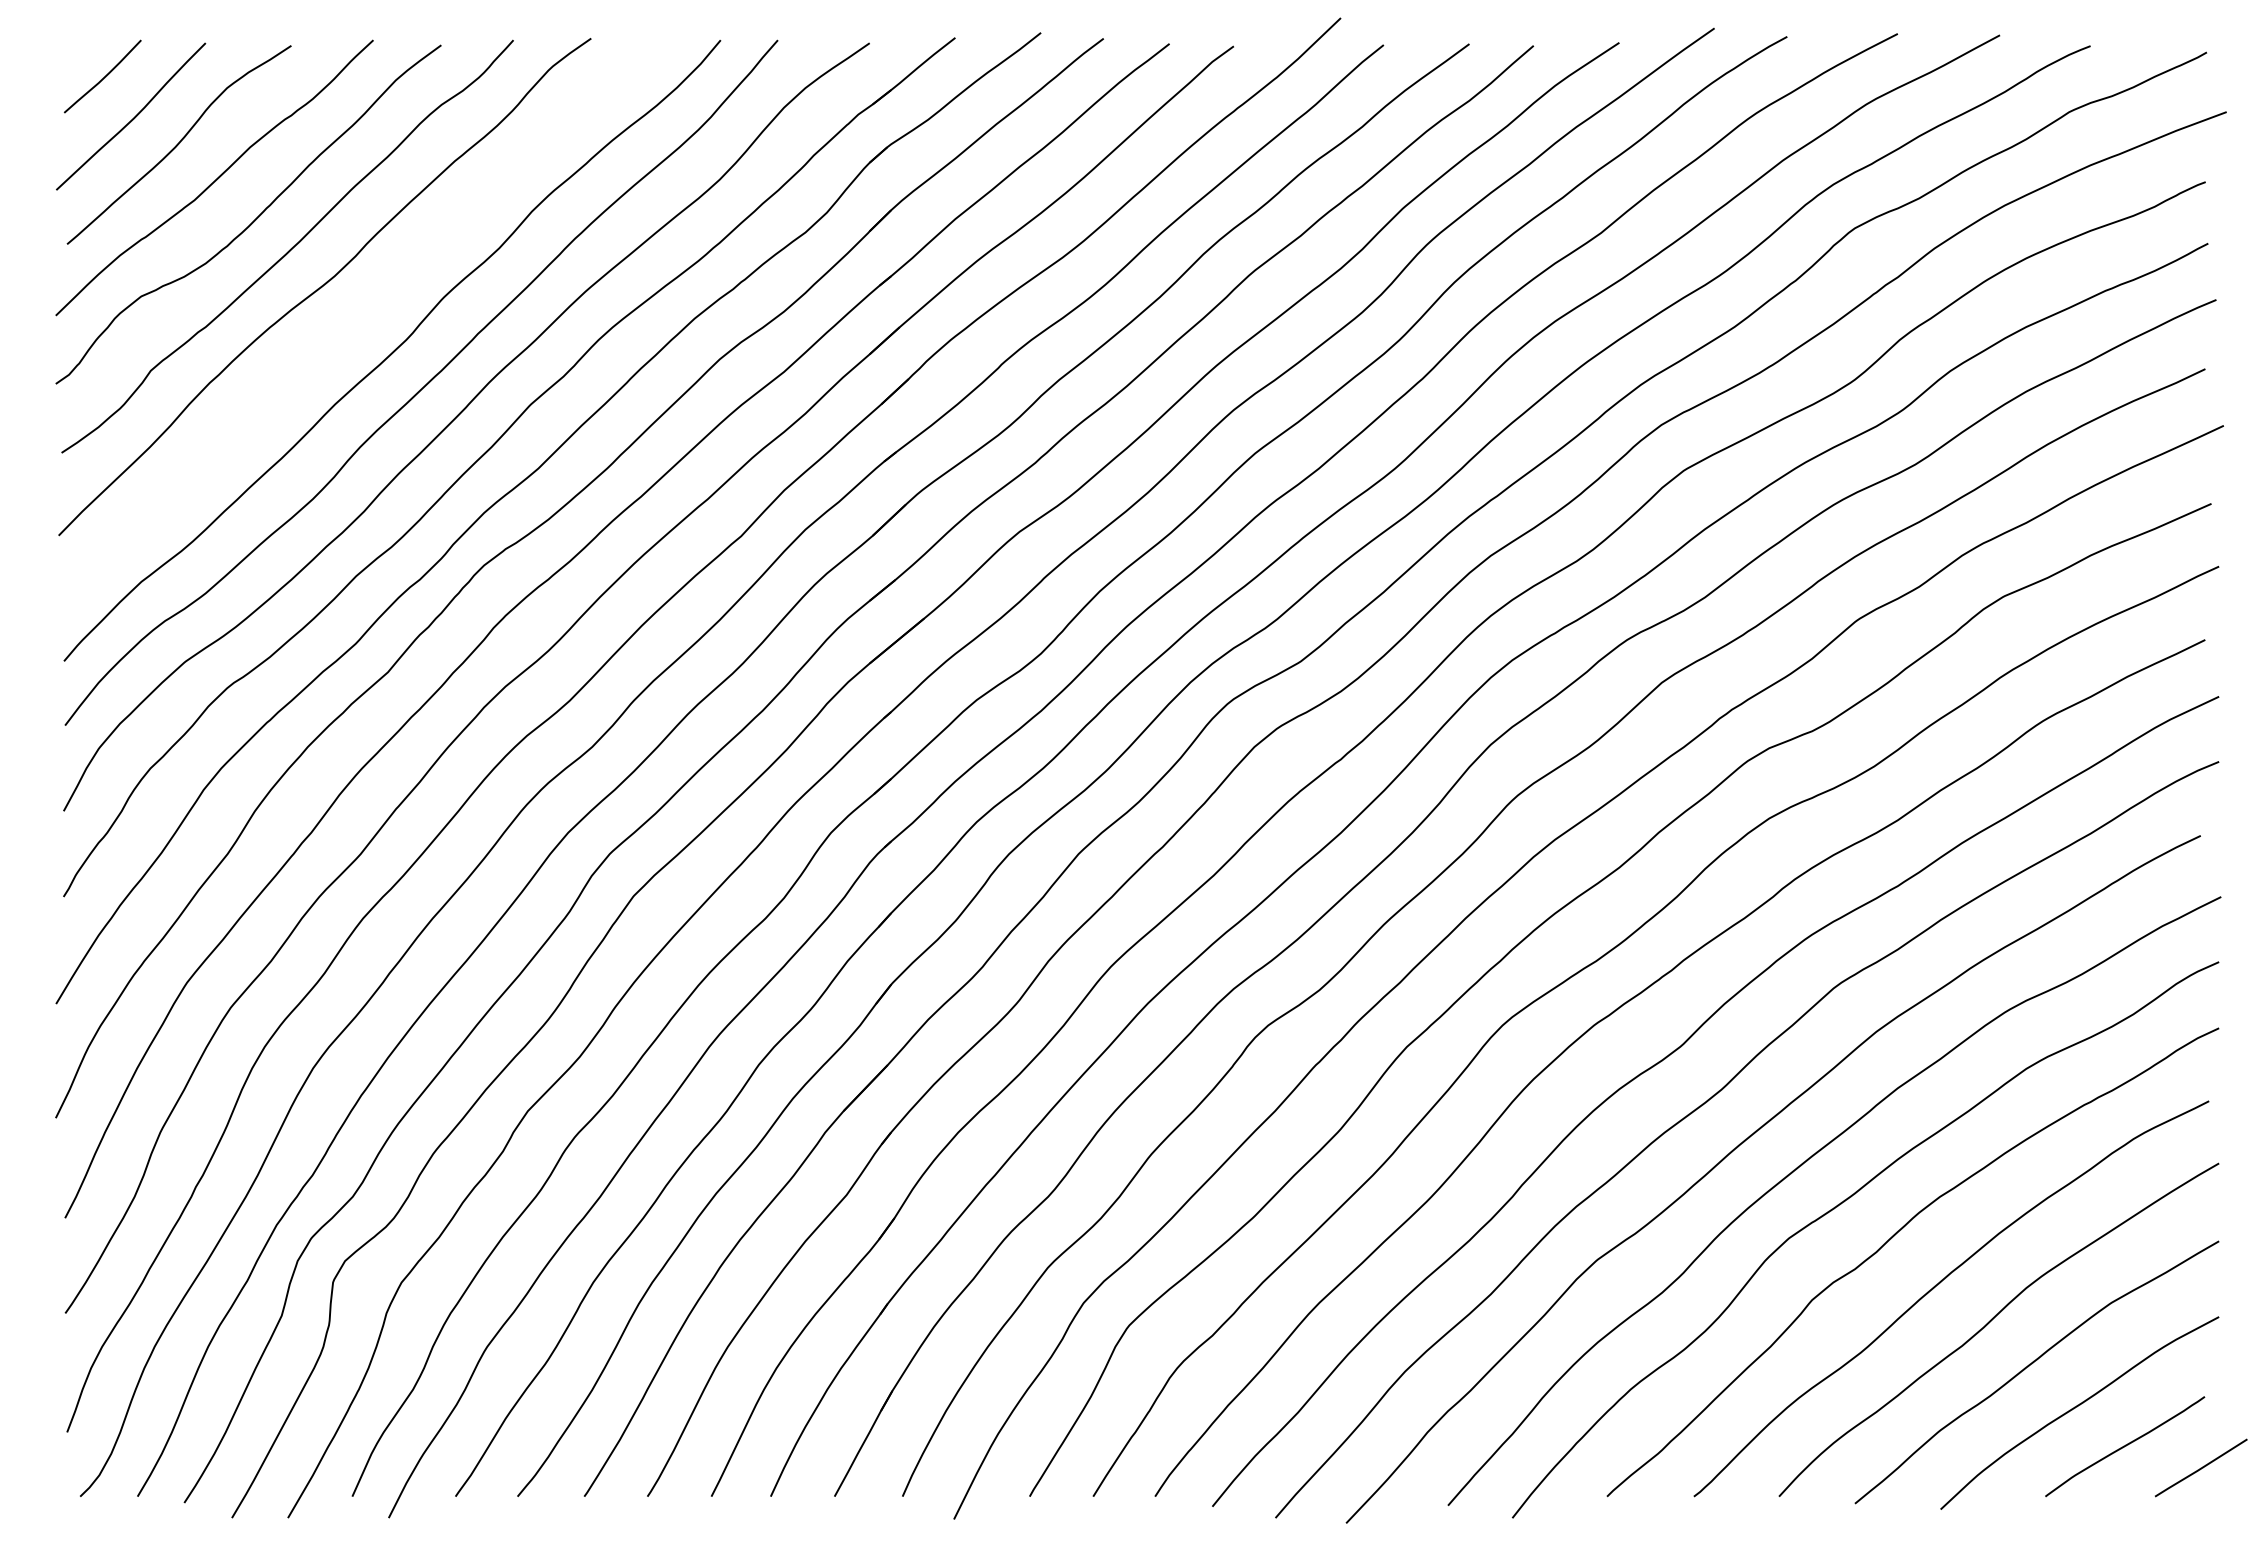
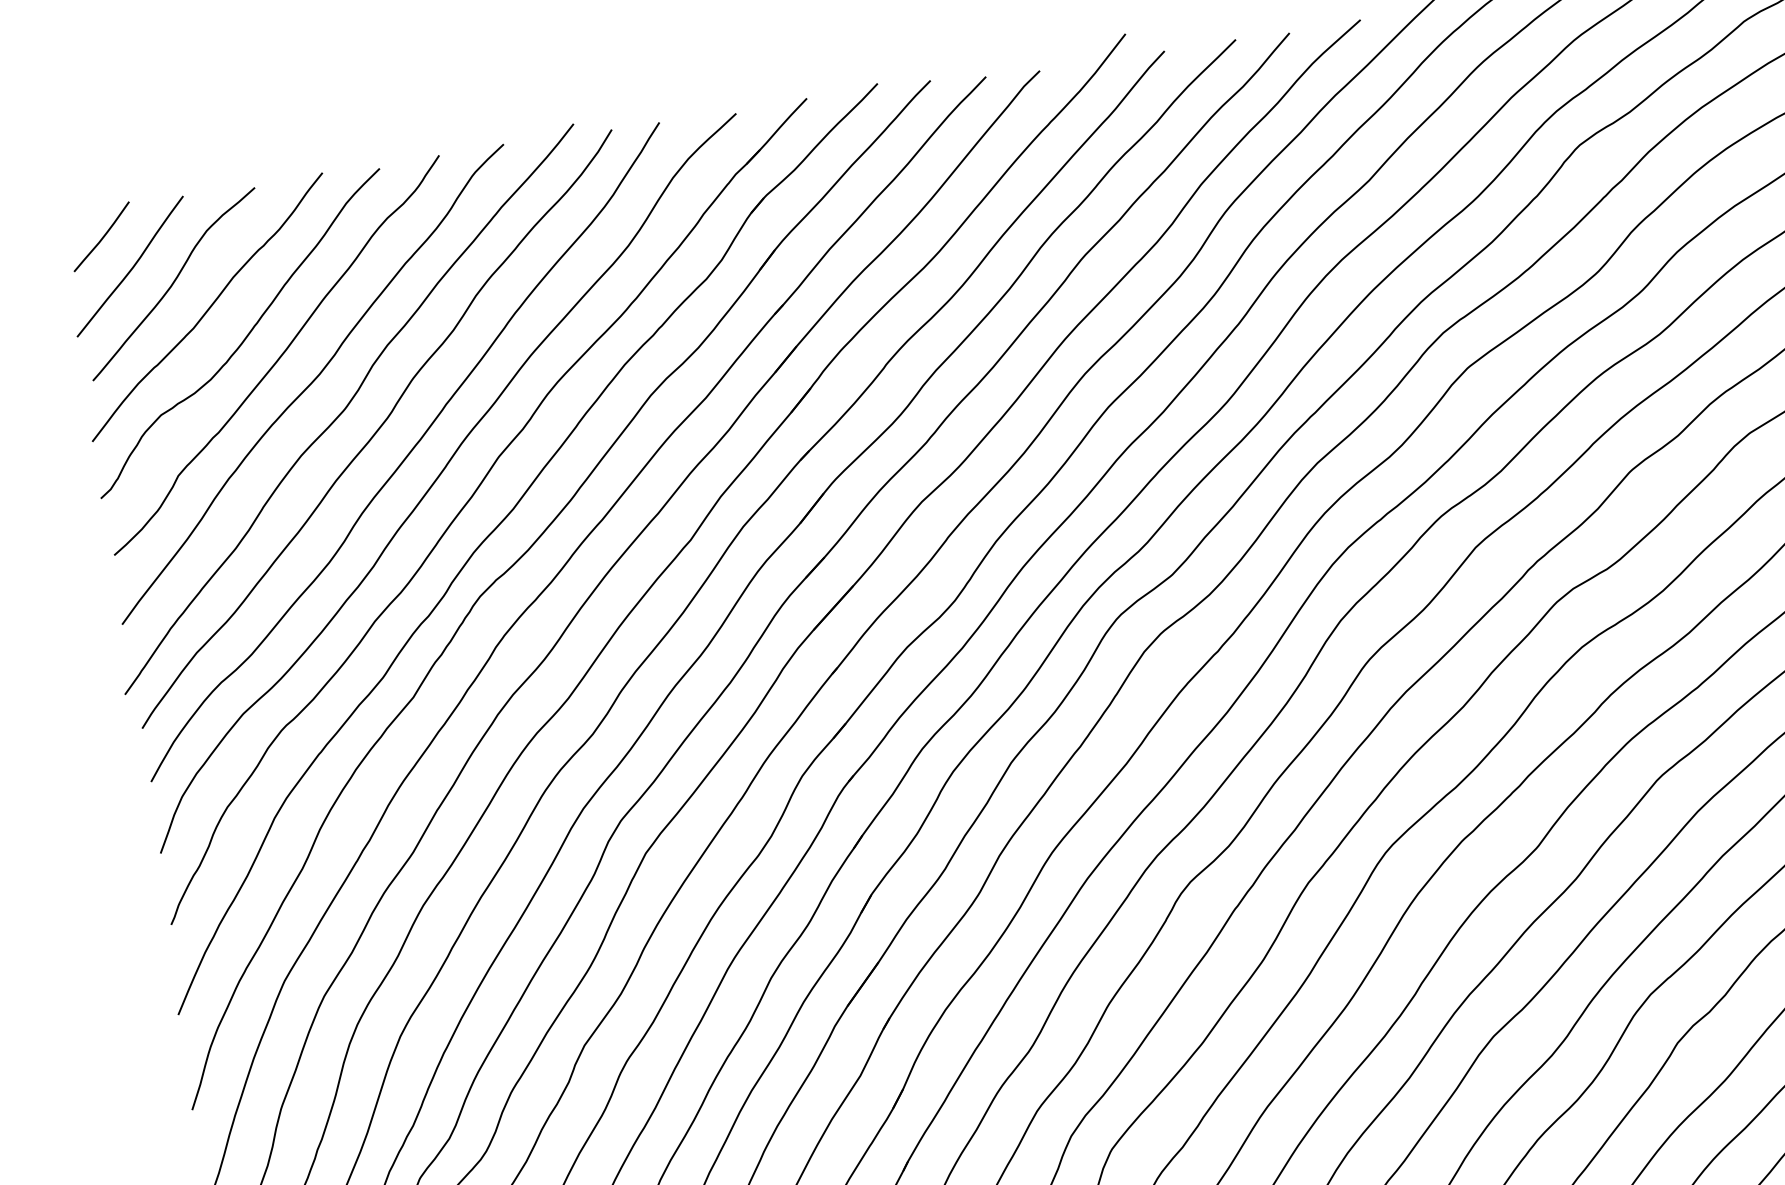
curve: (361, 319) -> (347, 406), added

